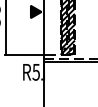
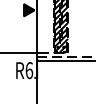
text: (36, 71) -> (29, 69), R5 -> R6

